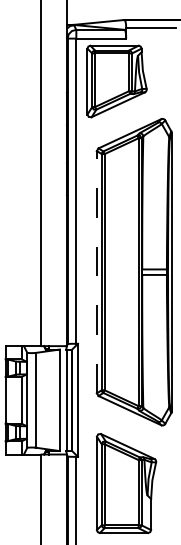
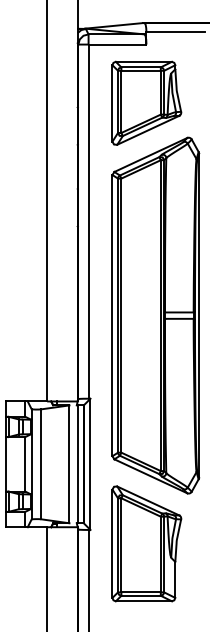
part: (116, 80) -> (146, 102), moved
line: (96, 272) -> (112, 315), dashed -> solid
part: (126, 483) -> (146, 543), moved

